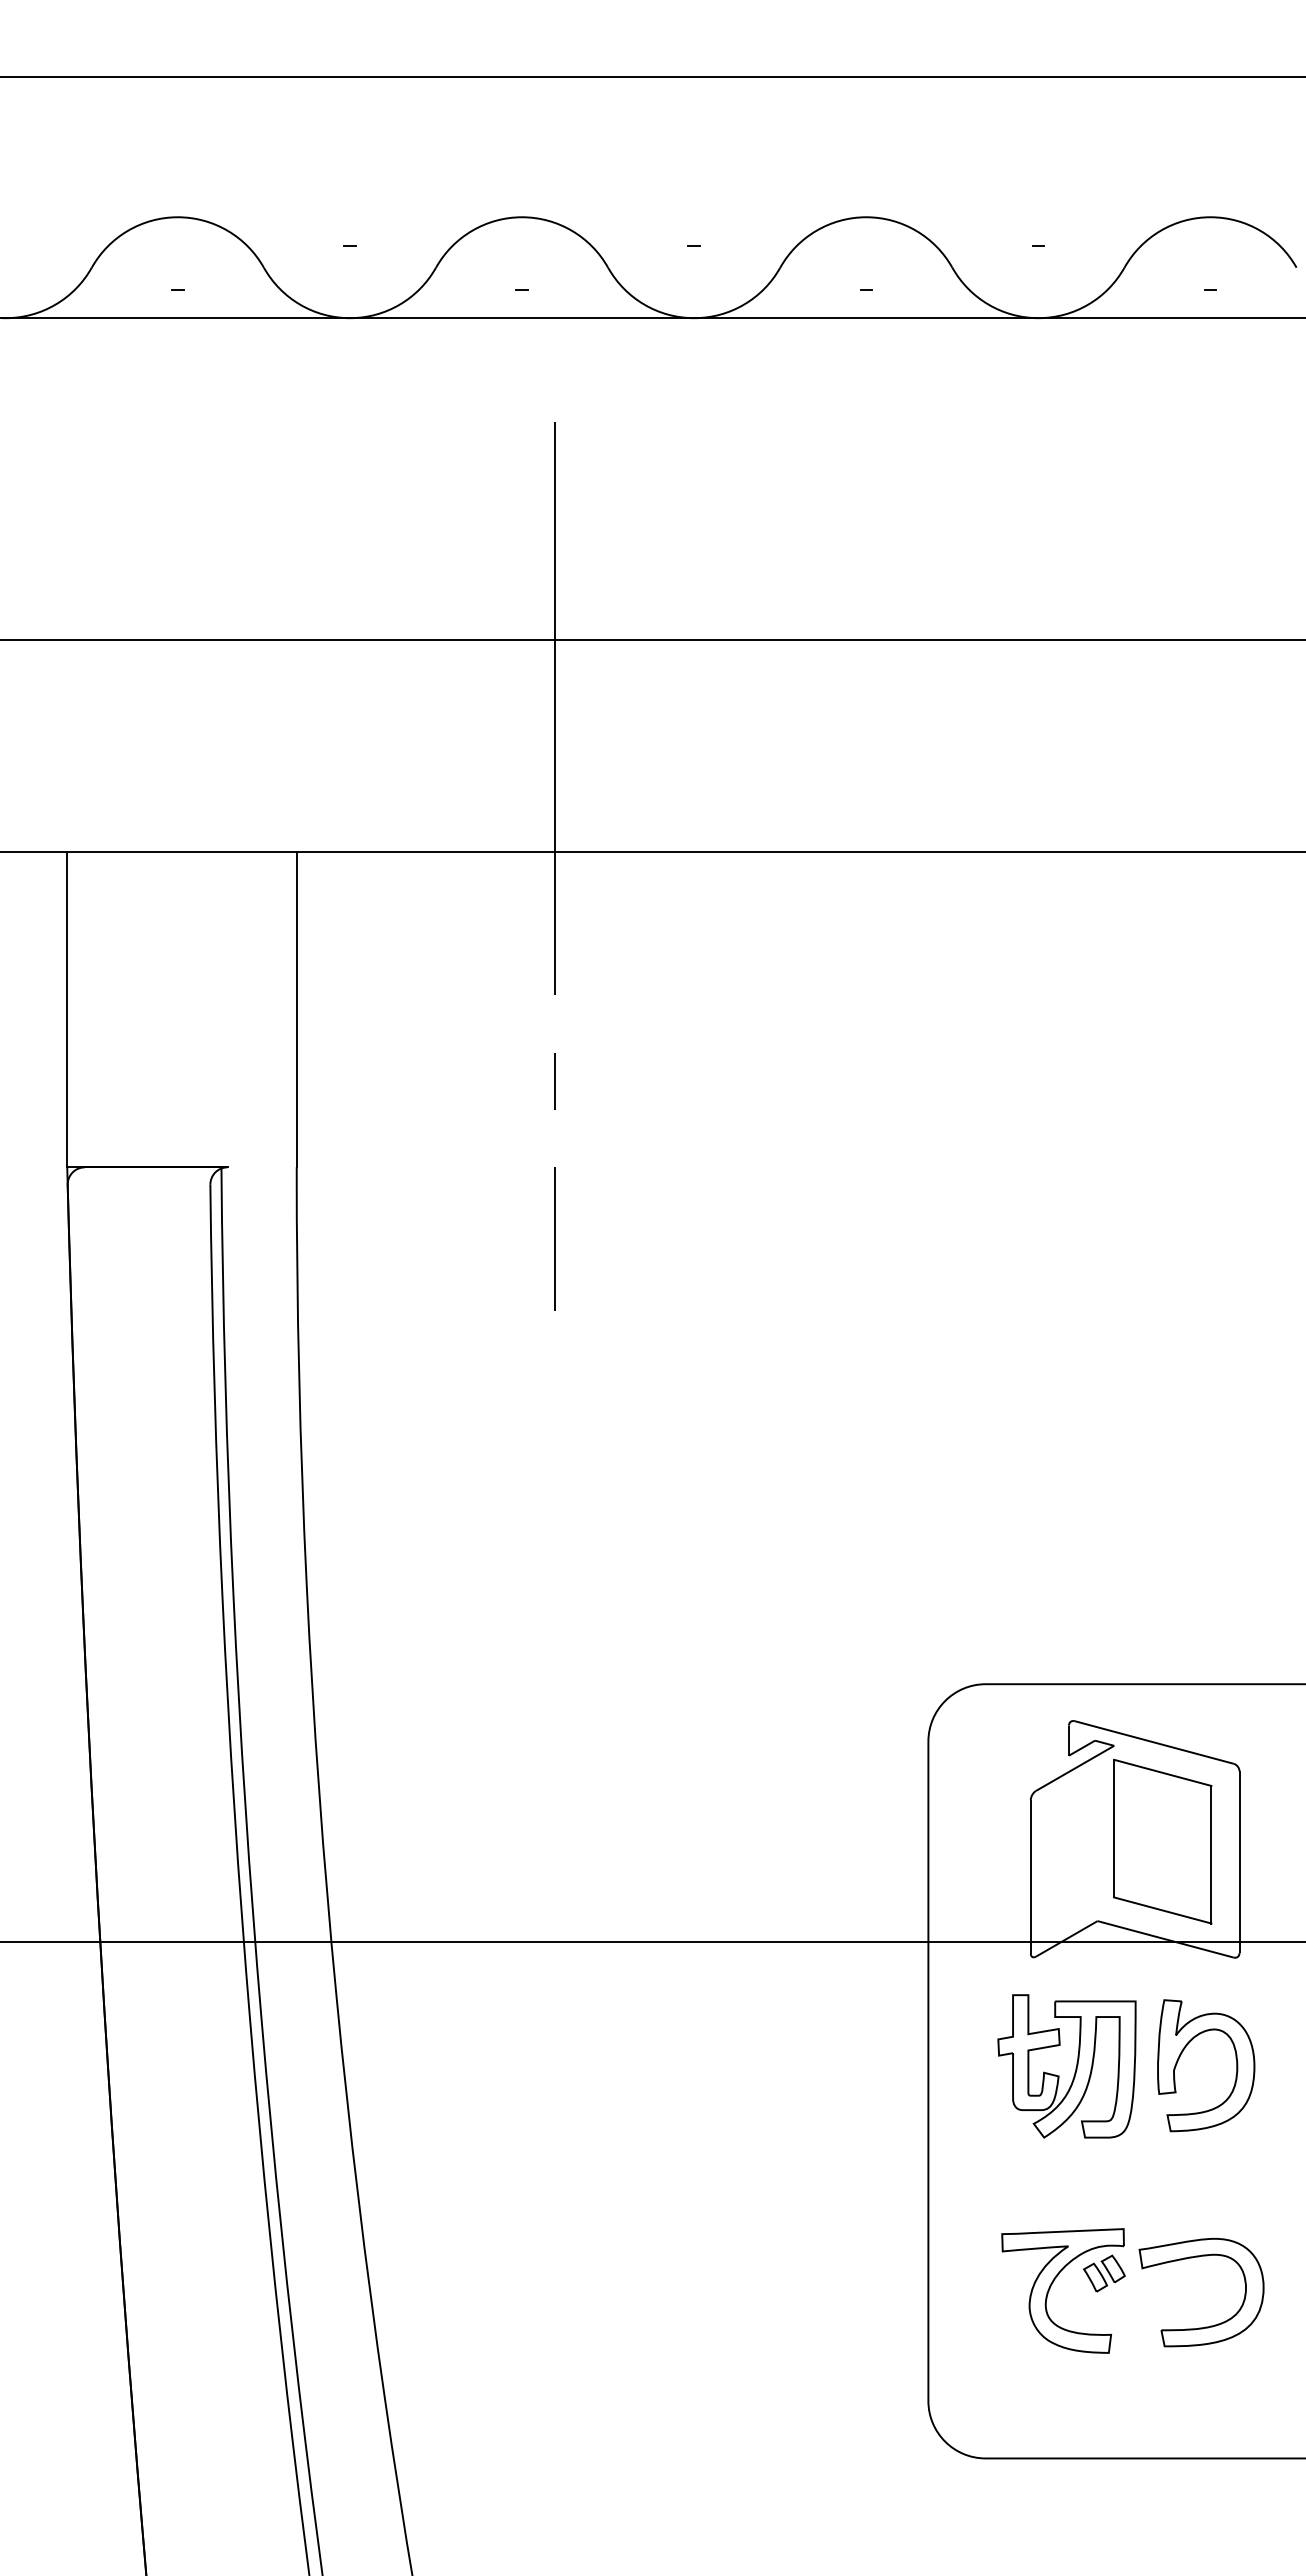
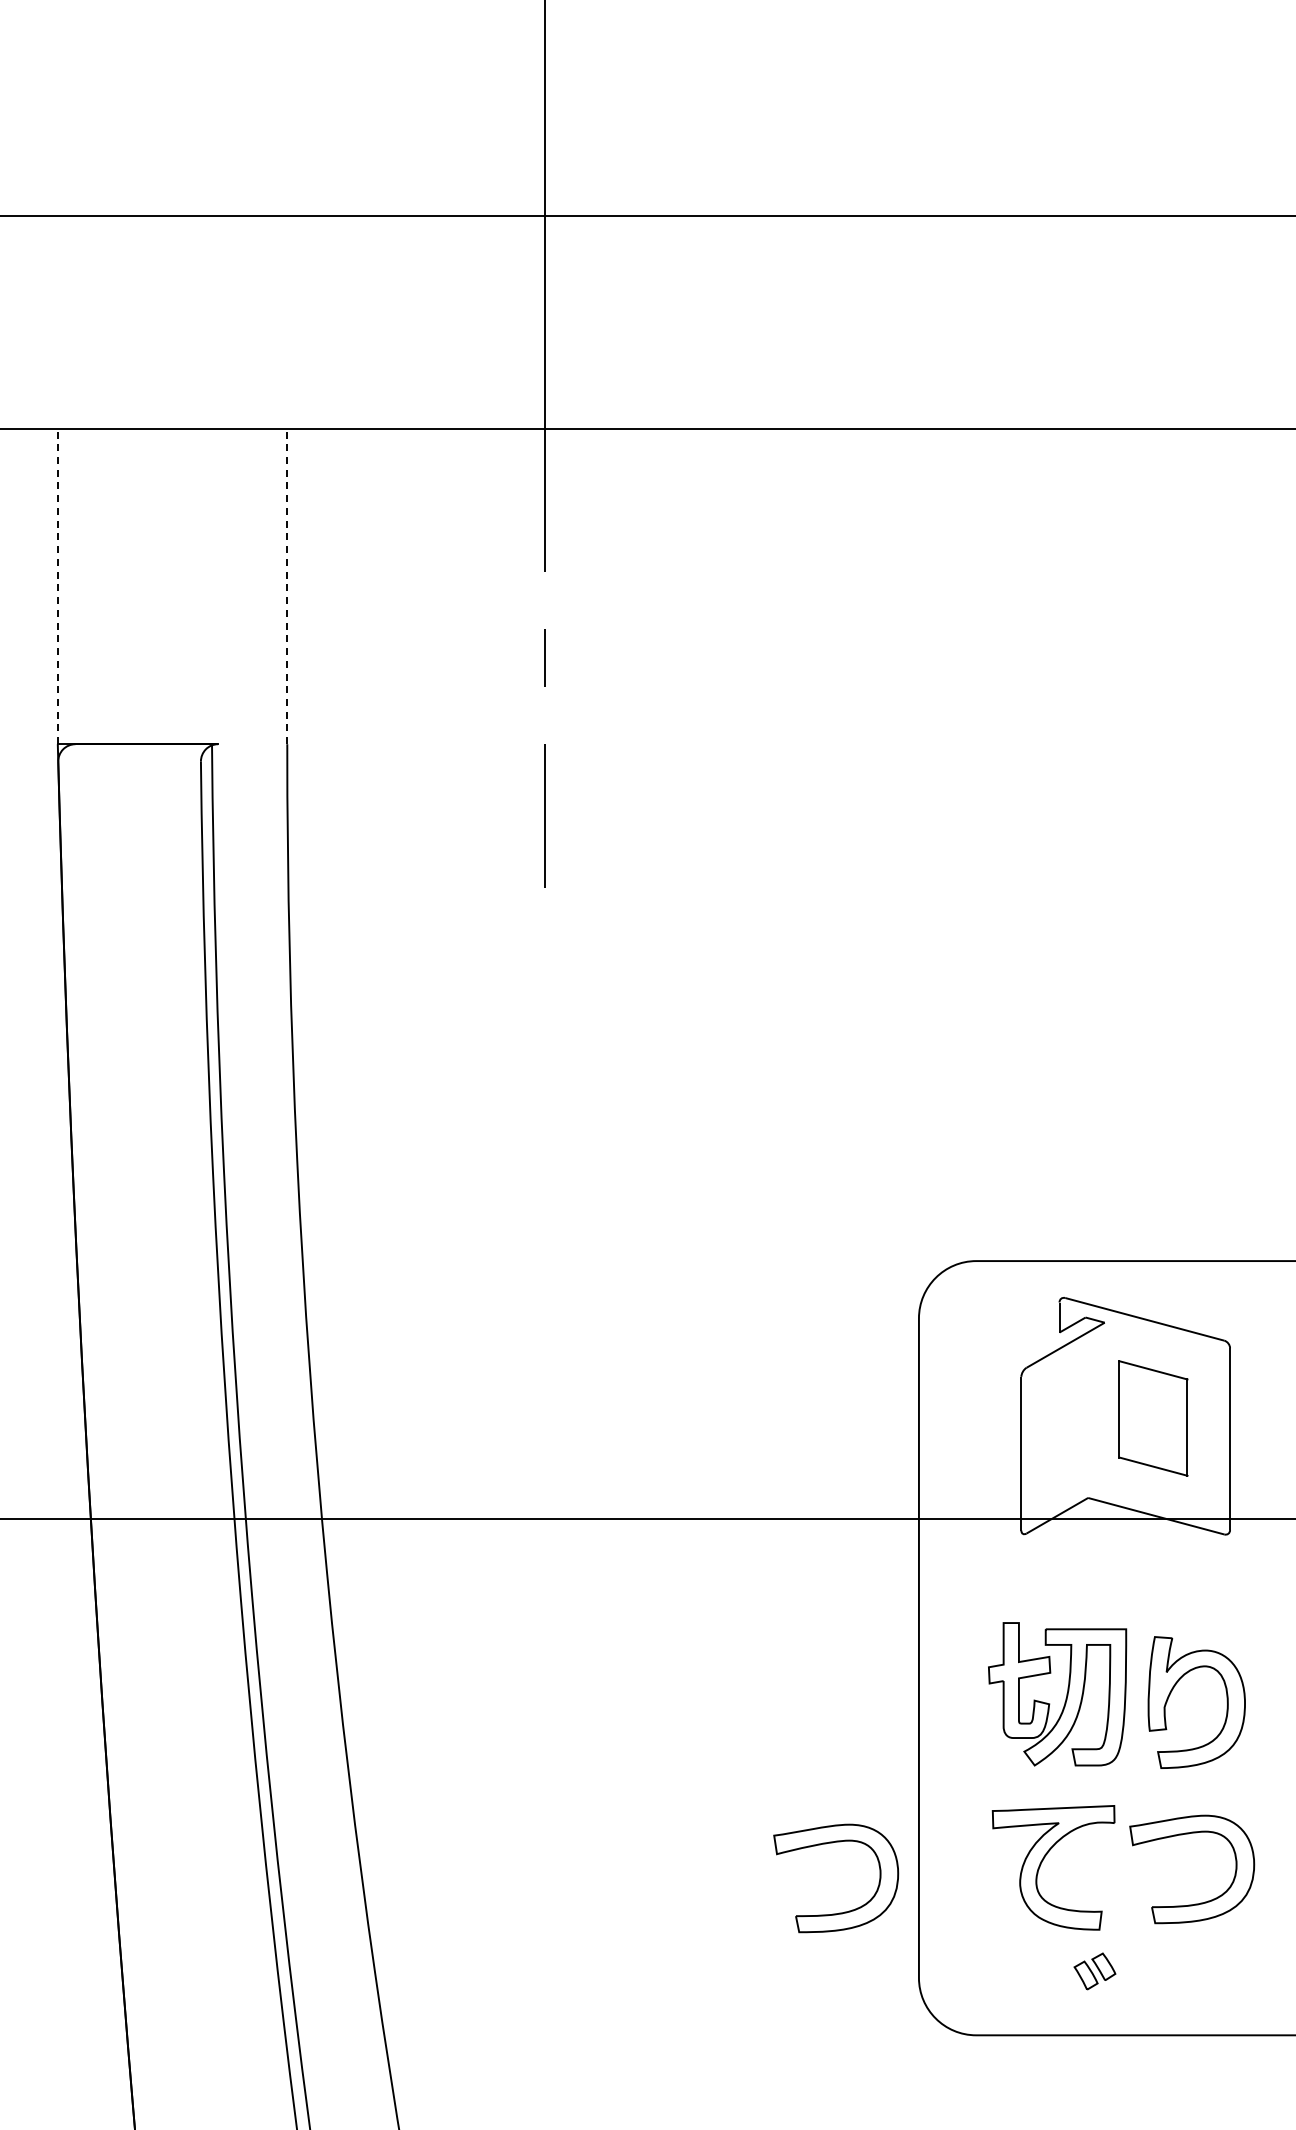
line: (67, 1009) -> (58, 586), solid -> dashed
line: (296, 1009) -> (287, 586), solid -> dashed
part: (1162, 1841) -> (1153, 1418), size x0.7
part: (1182, 2053) -> (1173, 1690), moved
part: (1075, 2067) -> (1066, 1695), moved
part: (1104, 2273) -> (1095, 1971), moved
part: (854, 2334) -> (845, 1911), added

